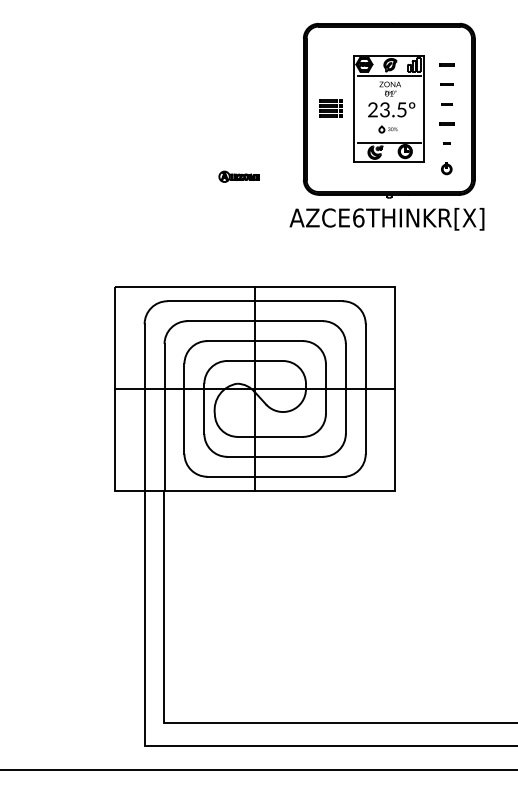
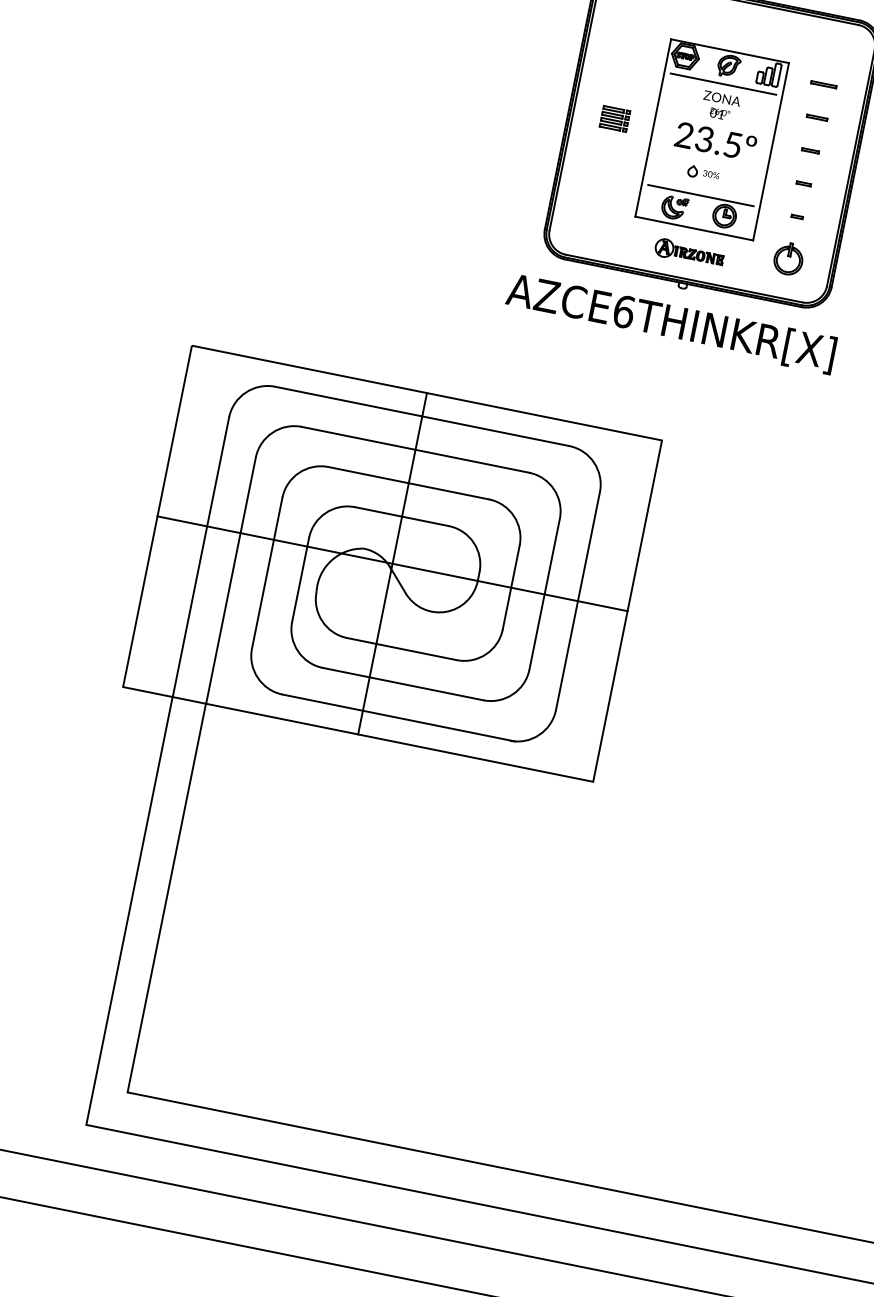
part: (330, 108) -> (613, 118), size x0.71
part: (446, 123) -> (803, 183), size x0.62
part: (446, 168) -> (788, 258), size x1.67
part: (238, 176) -> (688, 252), moved

